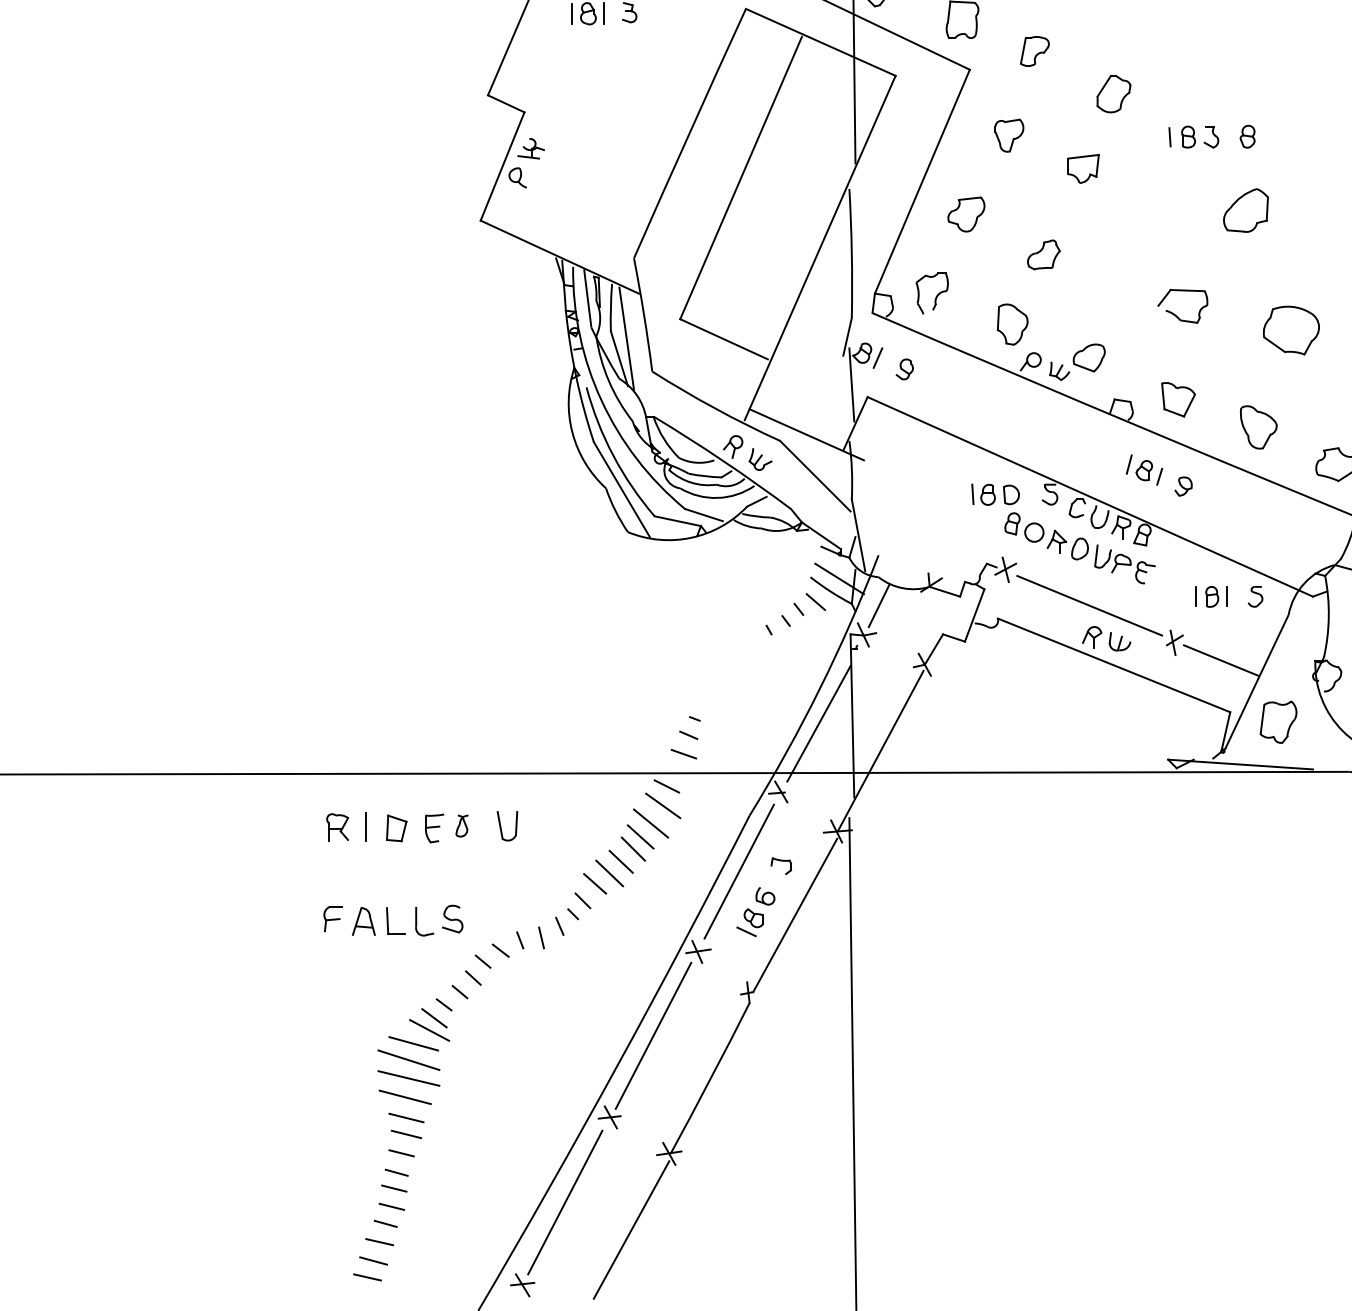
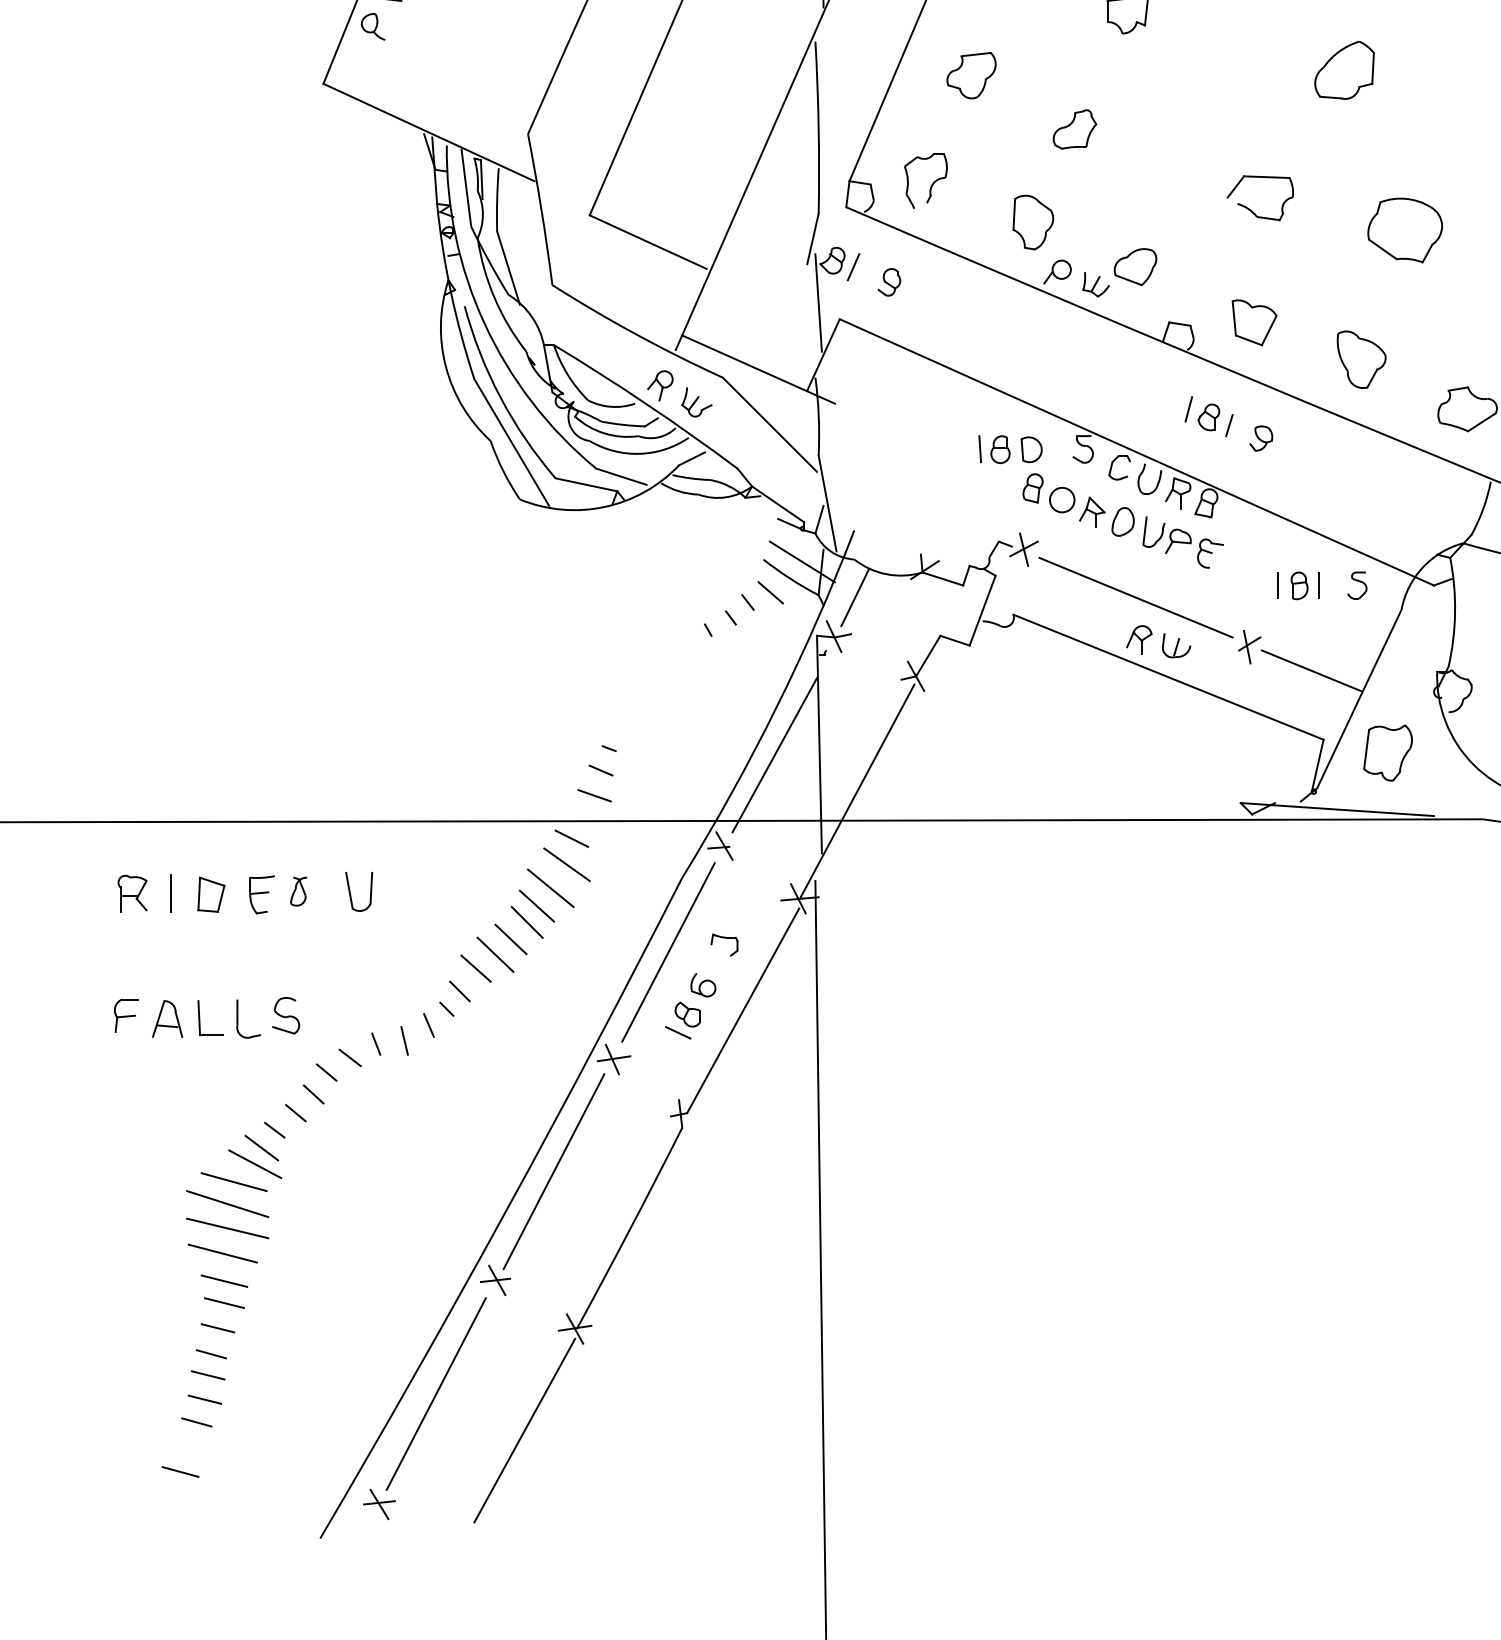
line: (626, 338) -> (518, 241), removed
line: (379, 1242) -> (188, 1447), removed
line: (367, 1277) -> (172, 1493), removed

